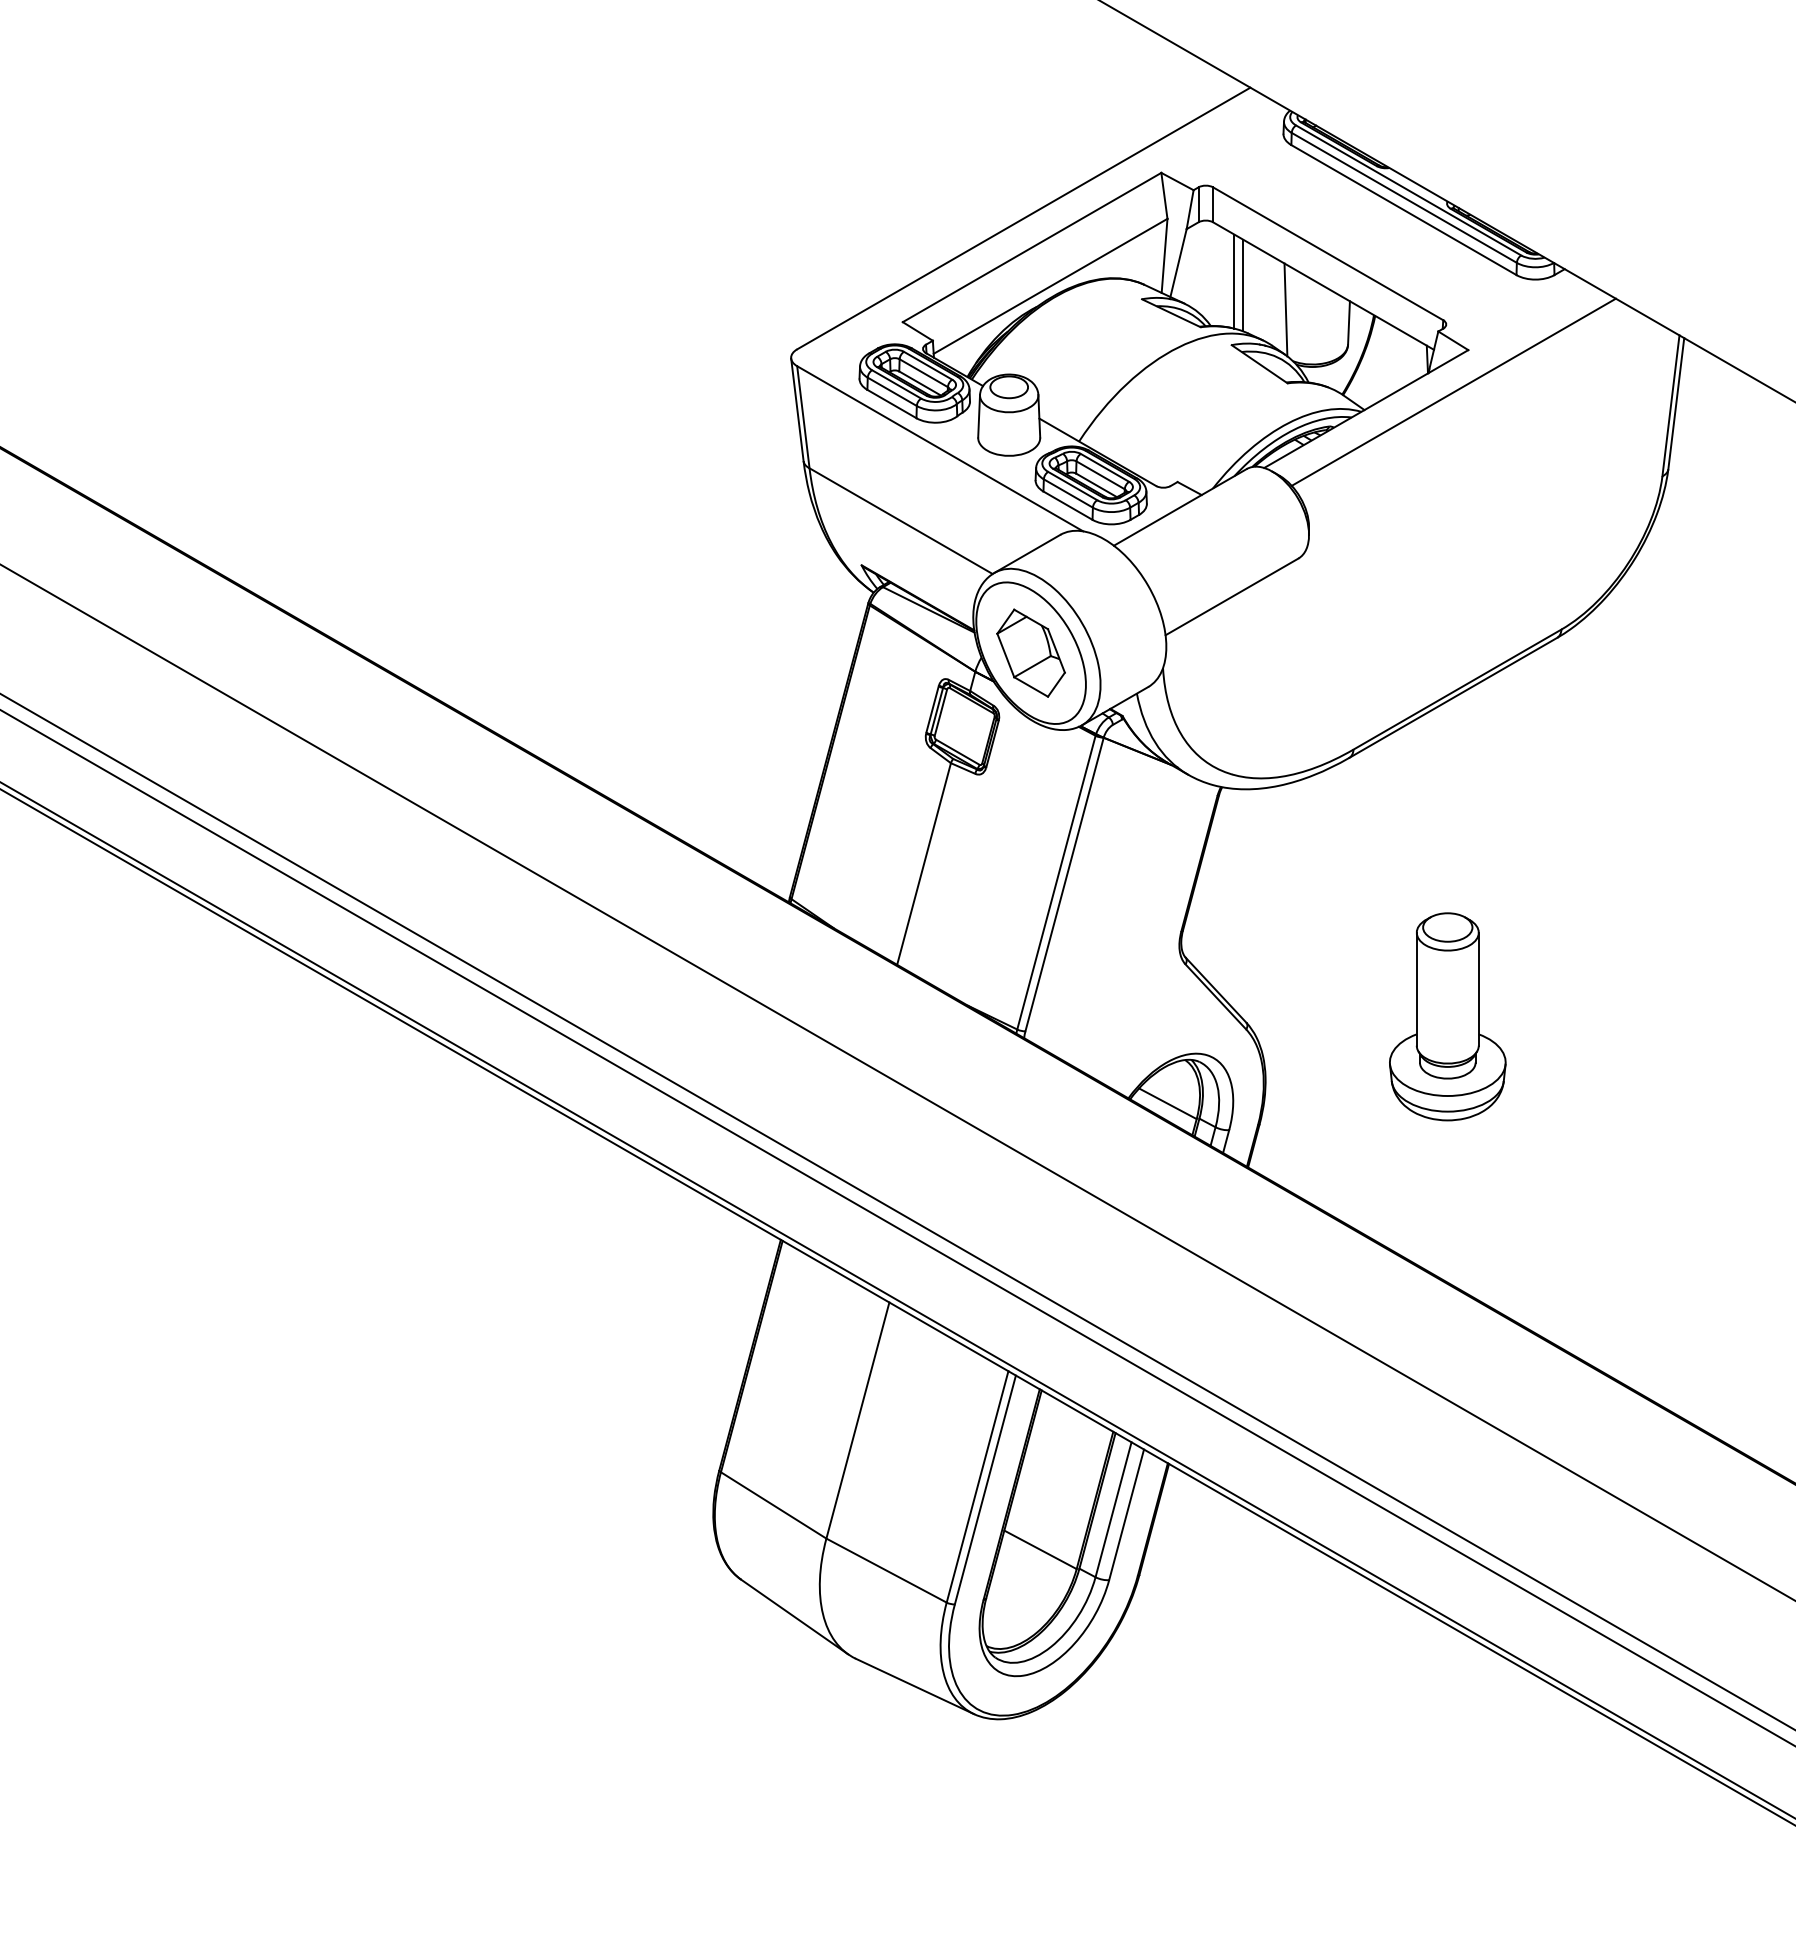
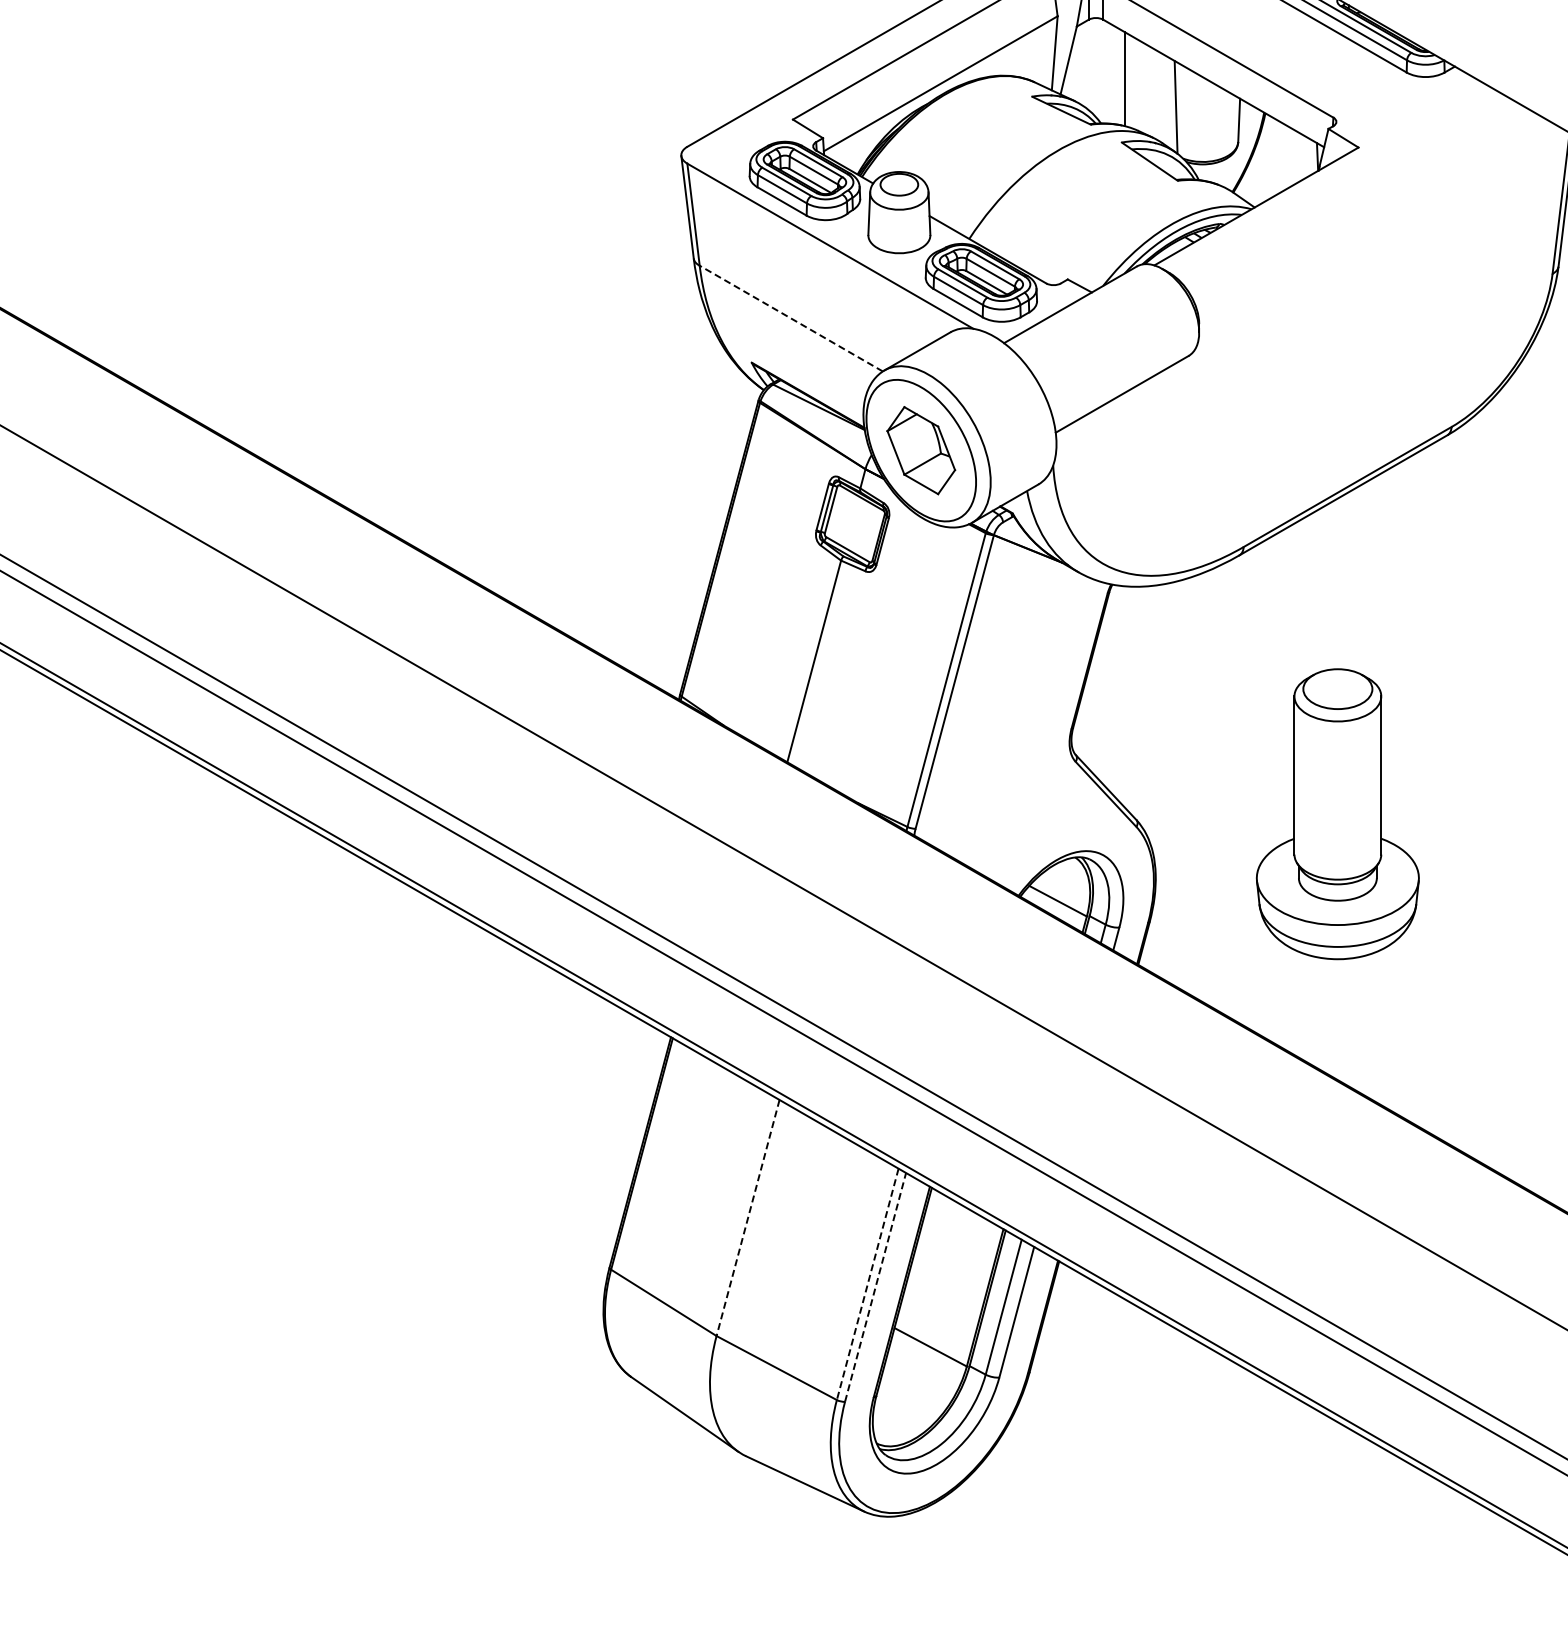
line: (1243, 285) -> (1133, 82), removed
line: (1453, 391) -> (1343, 188), removed
line: (901, 521) -> (791, 318), solid -> dashed
part: (1447, 1016) -> (1337, 813), size x1.4
line: (857, 1421) -> (747, 1218), solid -> dashed
line: (977, 1486) -> (867, 1283), solid -> dashed
line: (985, 1489) -> (875, 1286), solid -> dashed

